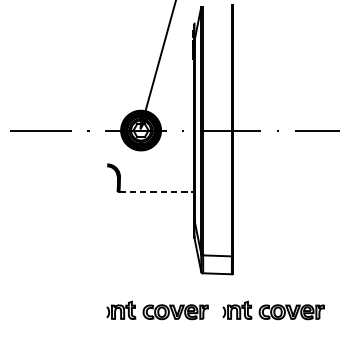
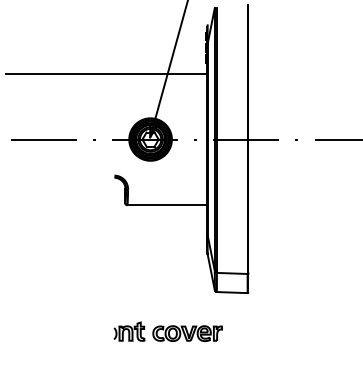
line: (99, 68) -> (106, 73), added
line: (156, 192) -> (167, 205), dashed -> solid
part: (272, 310) -> (291, 331), removed

